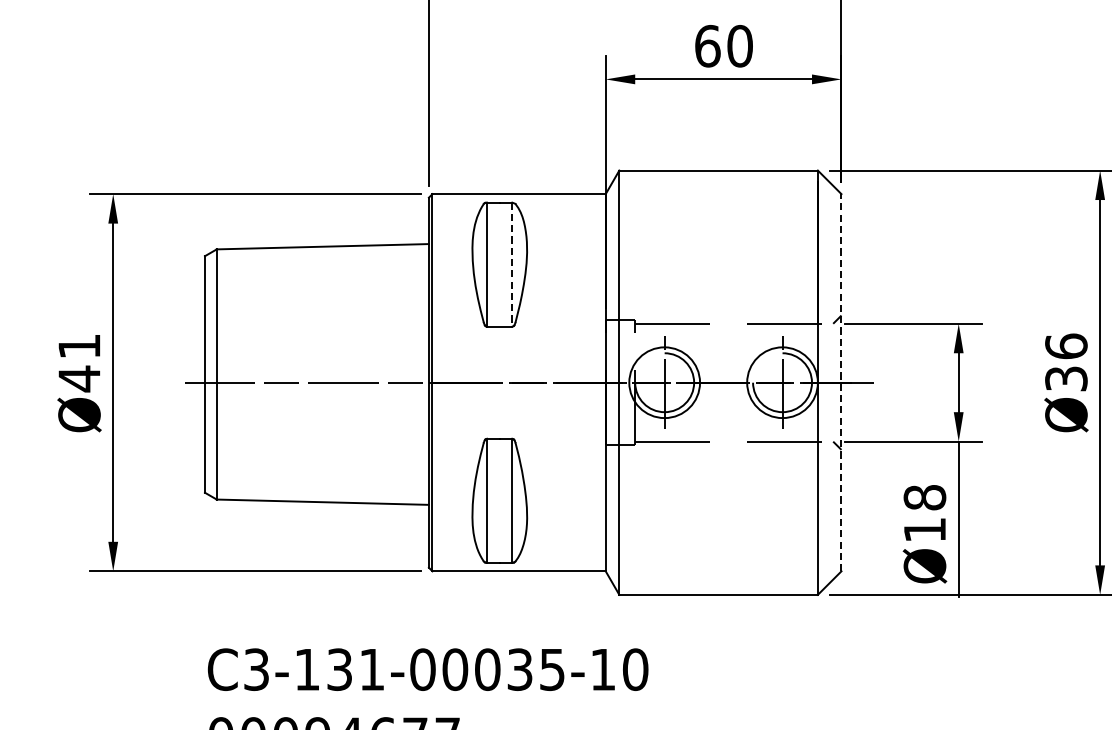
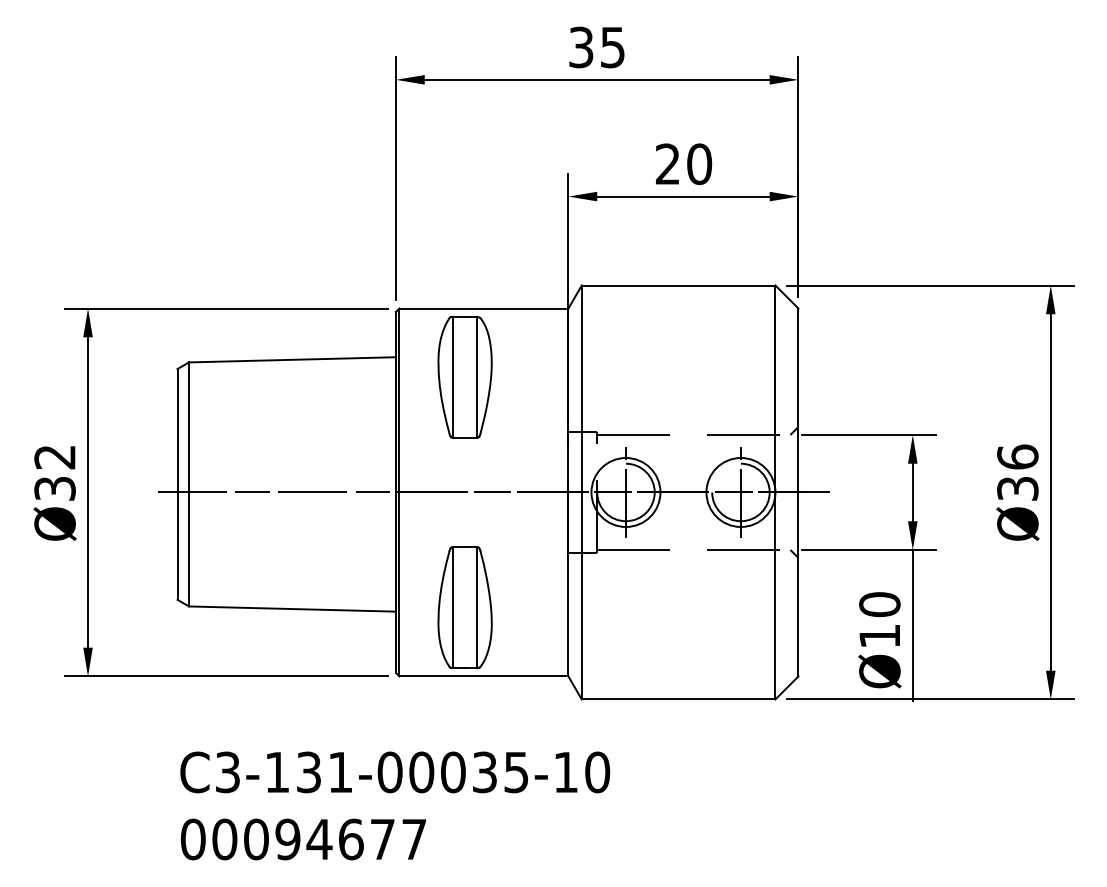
text: (707, 46) -> (667, 164), 60 -> 20
line: (512, 264) -> (477, 377), dashed -> solid
text: (78, 364) -> (54, 474), Ø41 -> Ø32
line: (841, 382) -> (798, 492), dashed -> solid
text: (924, 497) -> (879, 604), Ø18 -> Ø10

